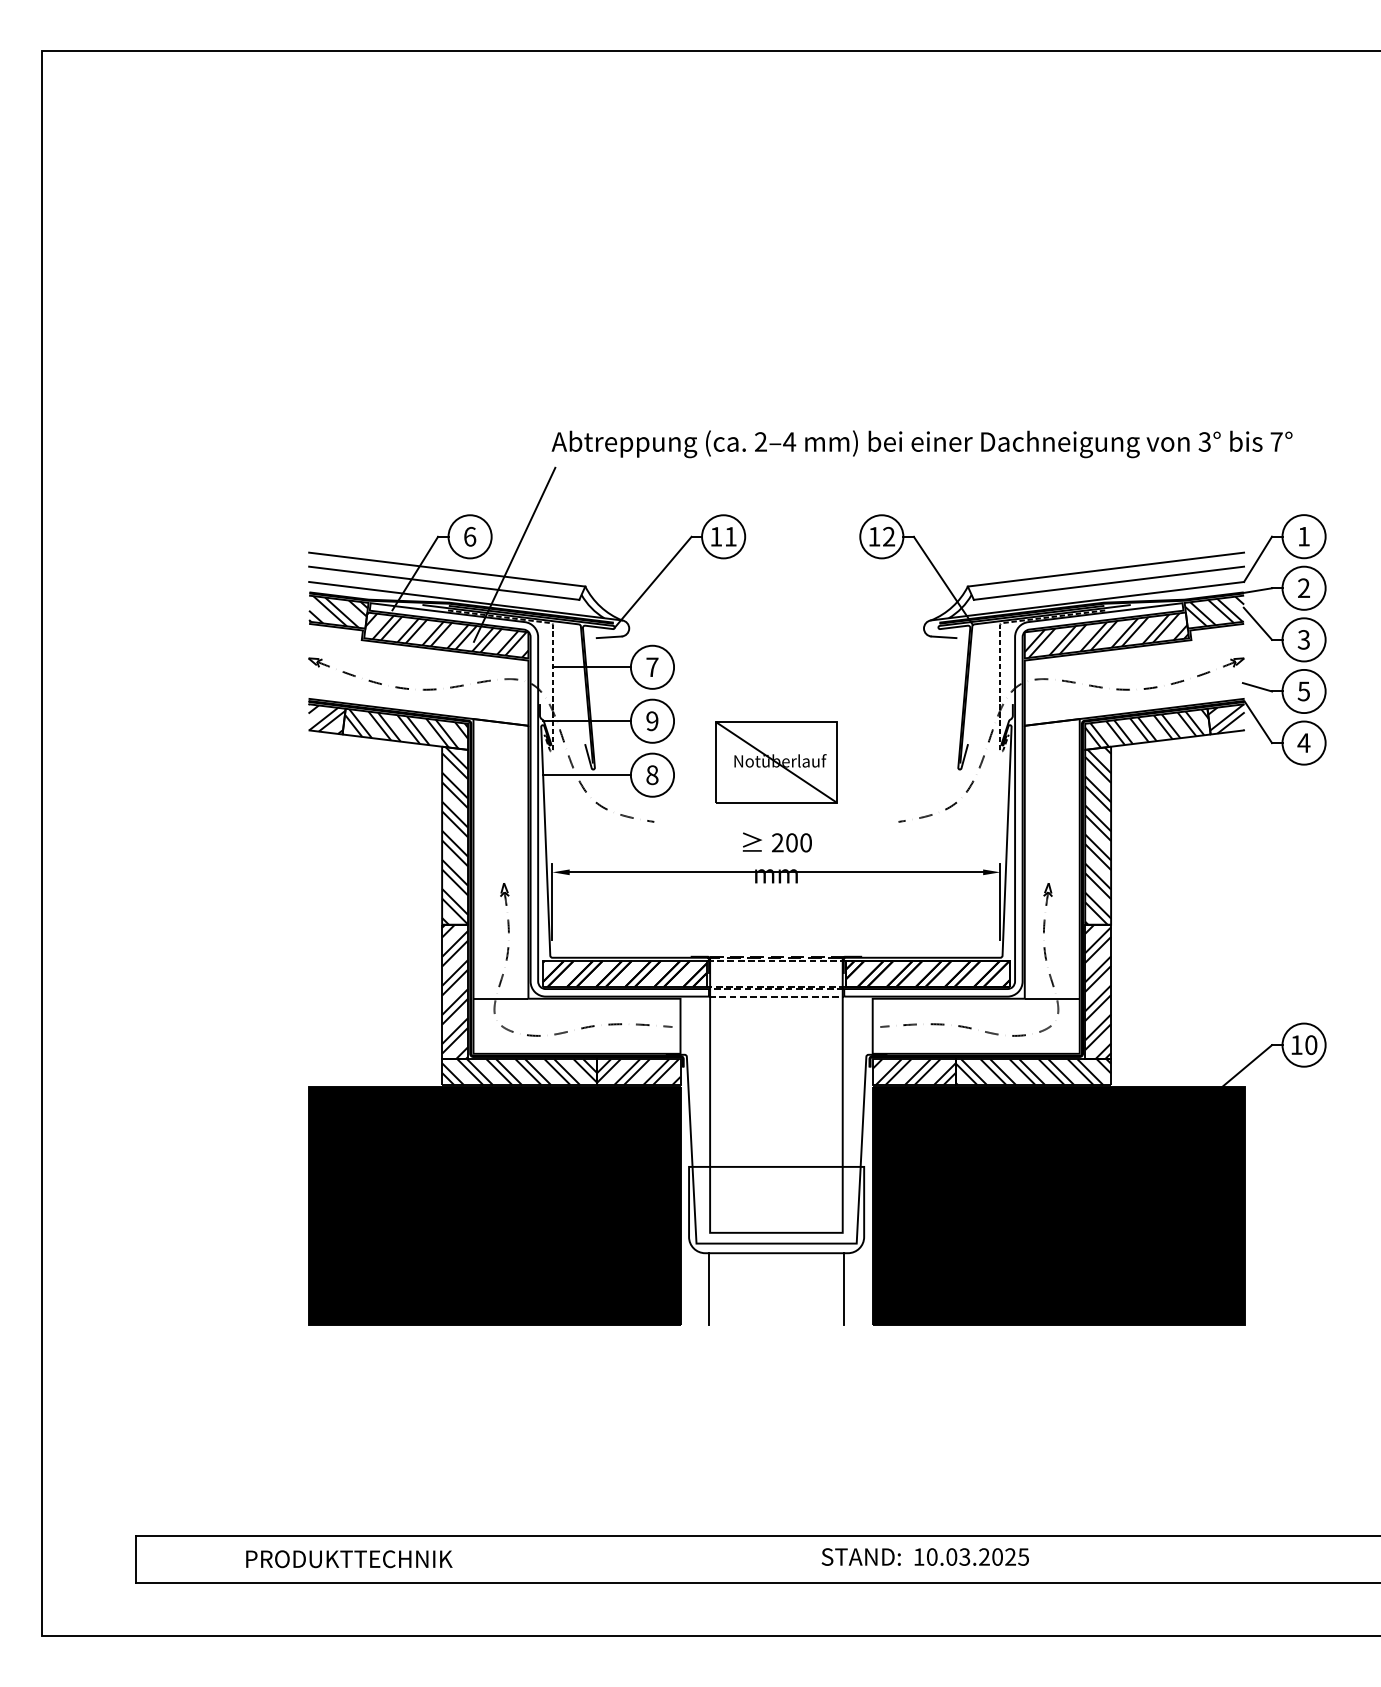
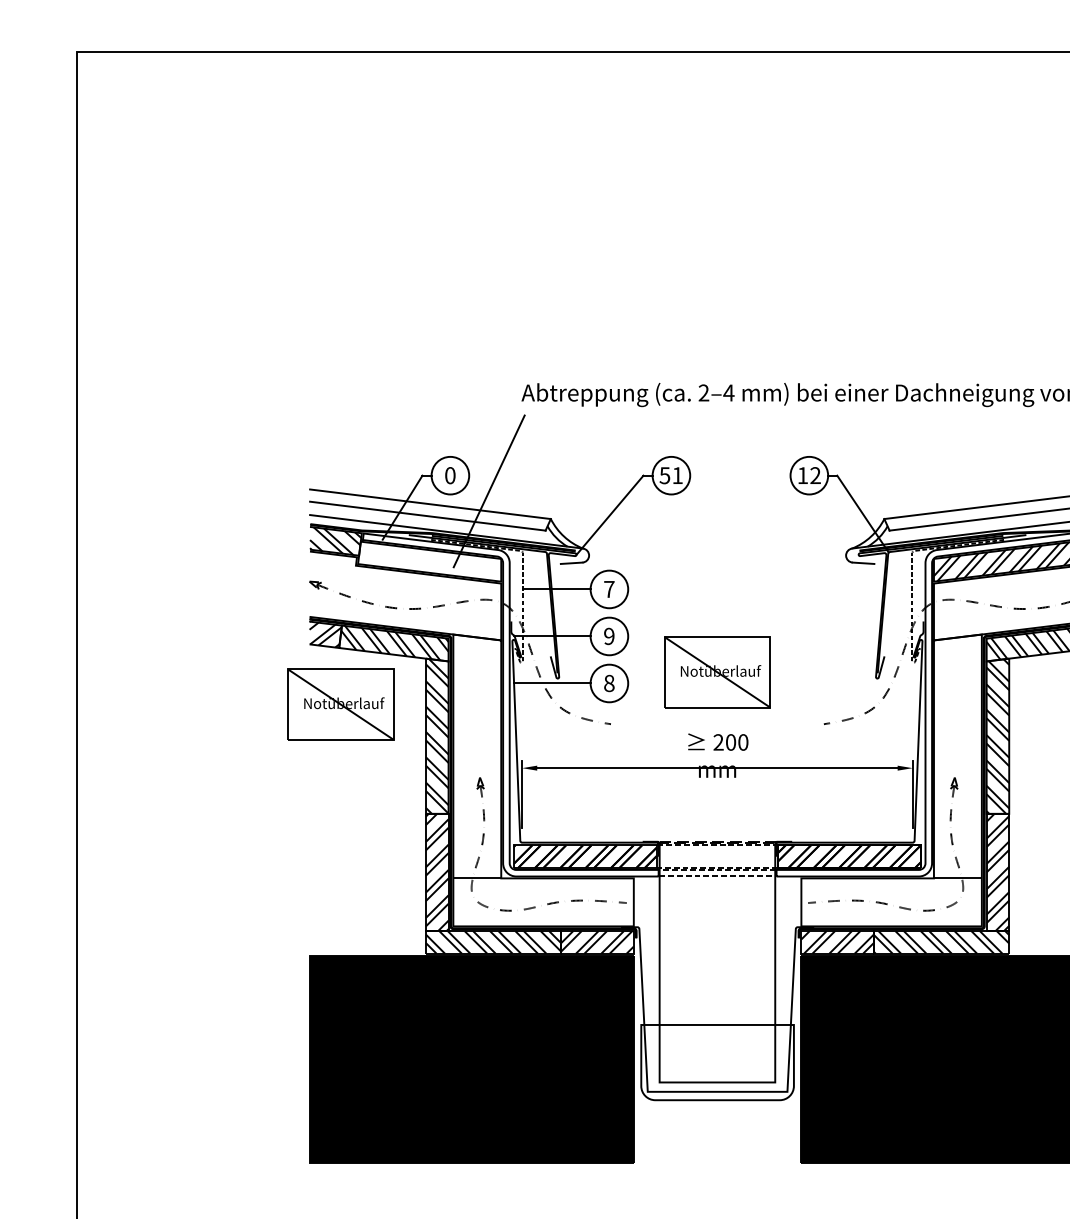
text: (470, 536) -> (450, 475), 6 -> 0
text: (716, 536) -> (665, 475), 11 -> 51
hatch: (446, 634) -> (429, 560), removed
part: (344, 799) -> (340, 704), added
line: (709, 1288) -> (659, 1130), removed
line: (844, 1288) -> (776, 1130), removed

